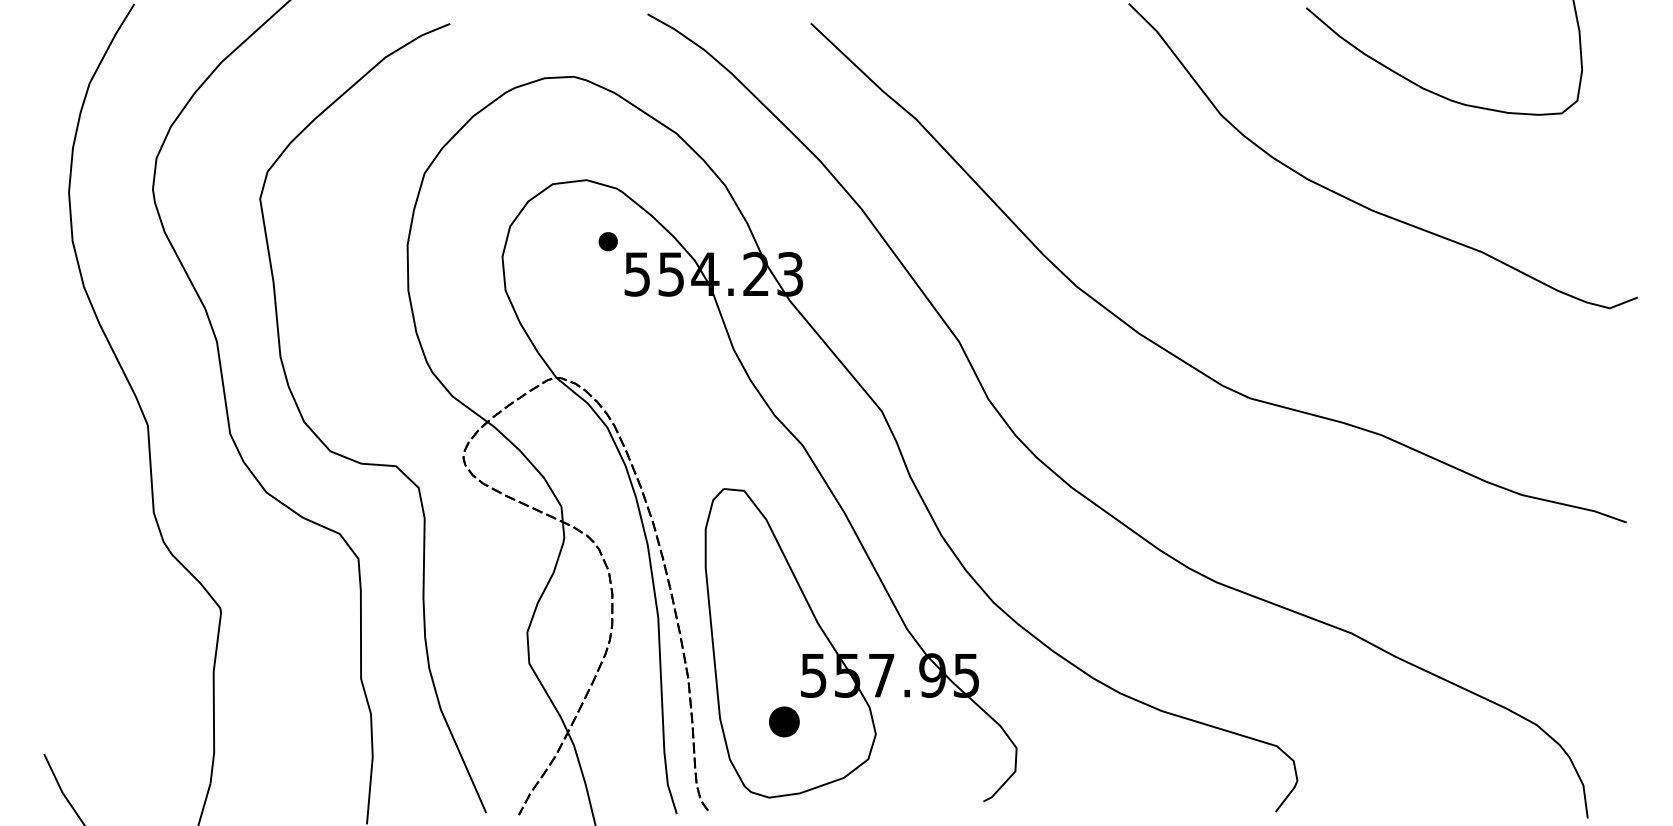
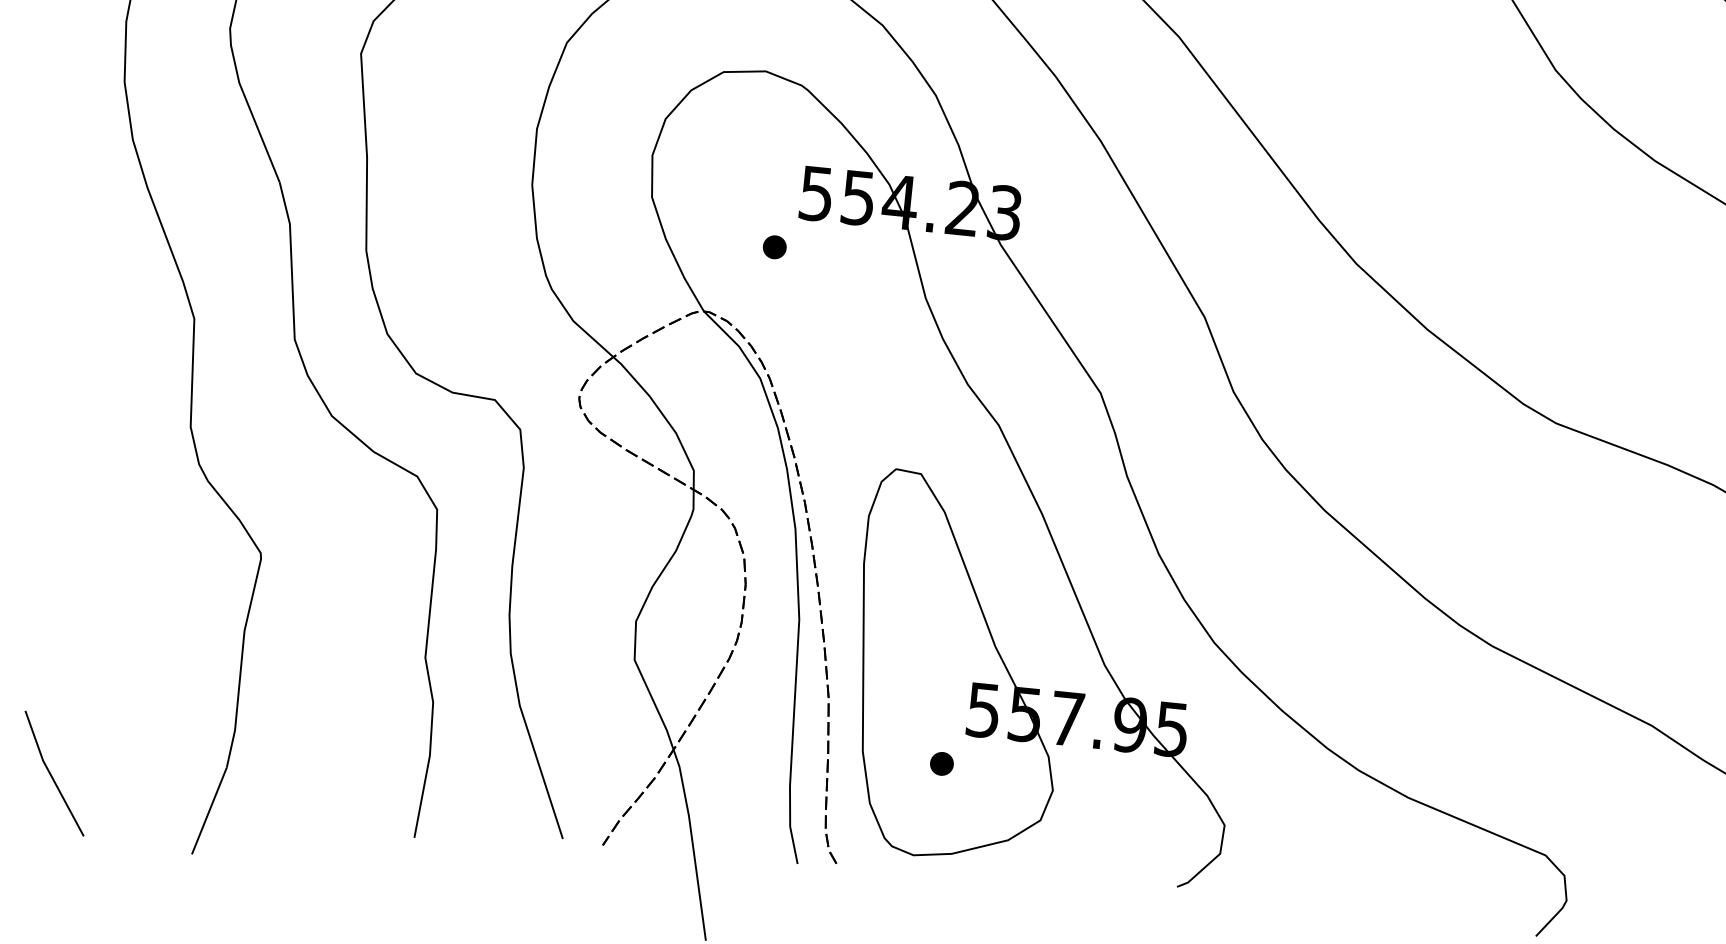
part: (607, 241) -> (773, 246), moved
part: (784, 721) -> (941, 763), size x0.62

